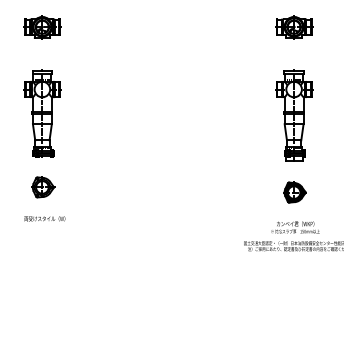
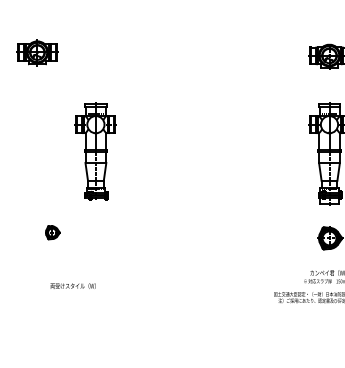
part: (42, 27) -> (37, 52), moved
part: (42, 113) -> (96, 151), moved
part: (43, 187) -> (53, 232), size x0.6
text: (44, 218) -> (72, 285), moved

